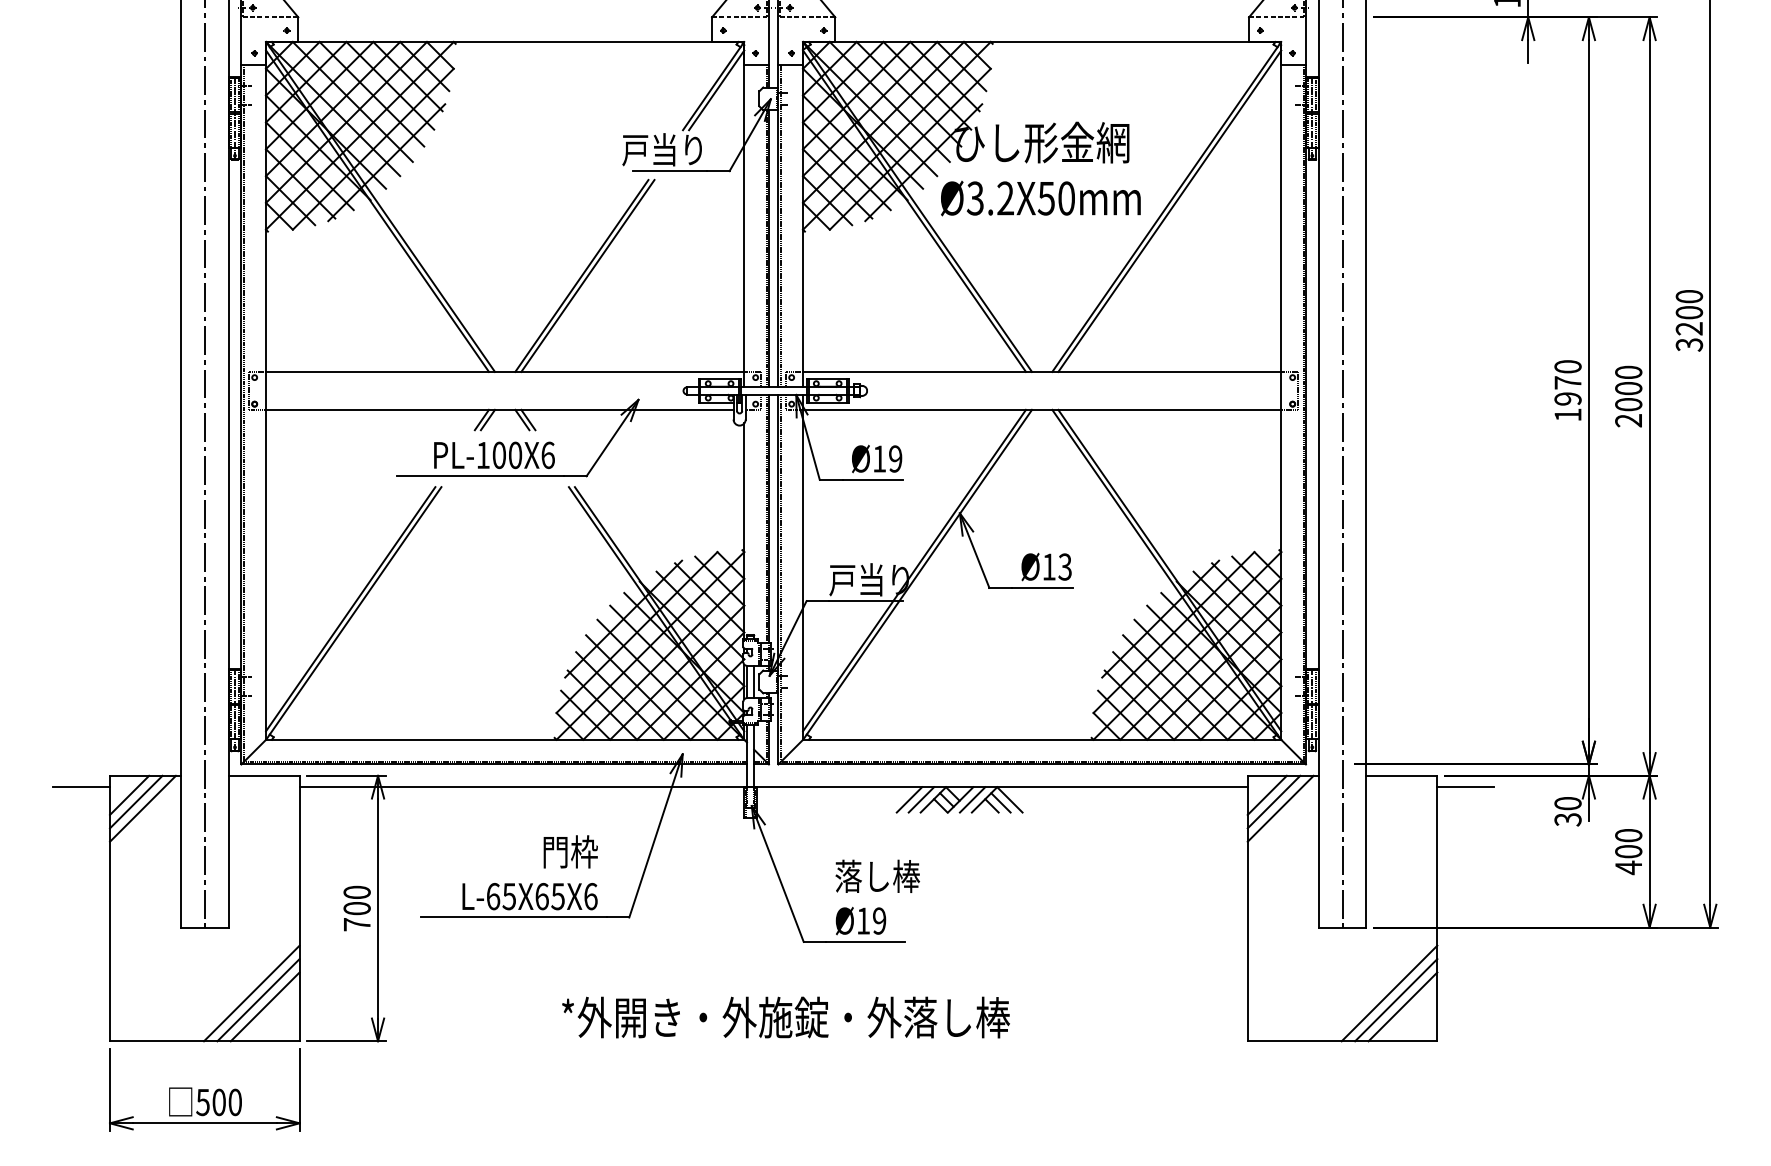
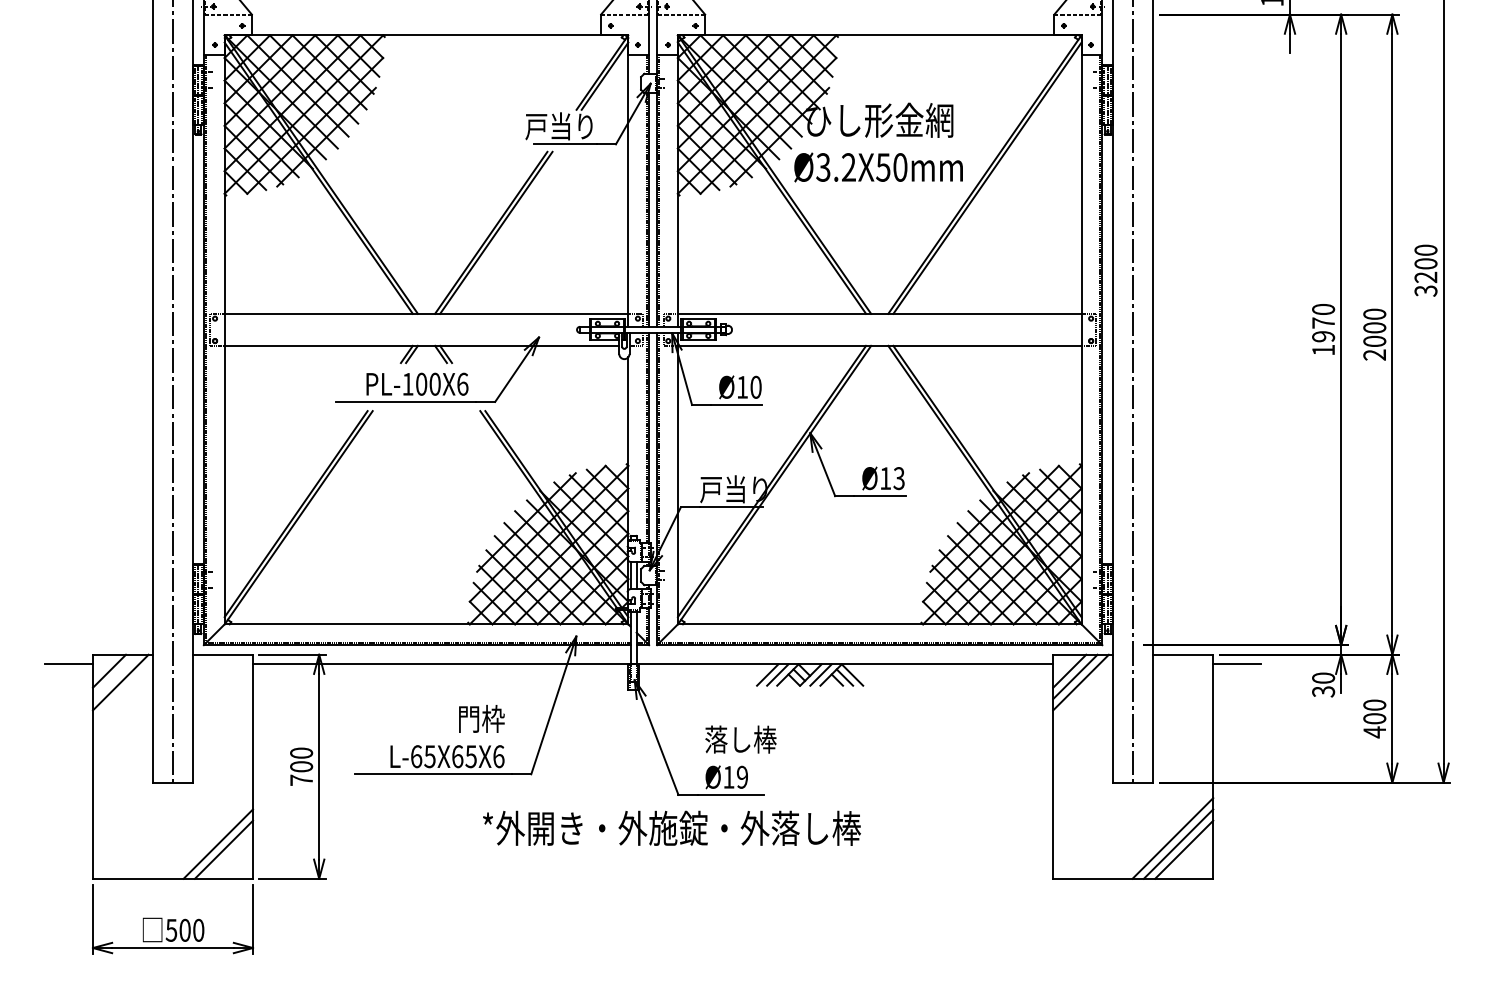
text: (895, 458) -> (755, 386), Ø19 -> Ø10
line: (136, 801) -> (115, 676), removed
line: (251, 993) -> (212, 838), removed
text: (785, 1017) -> (671, 828), moved

